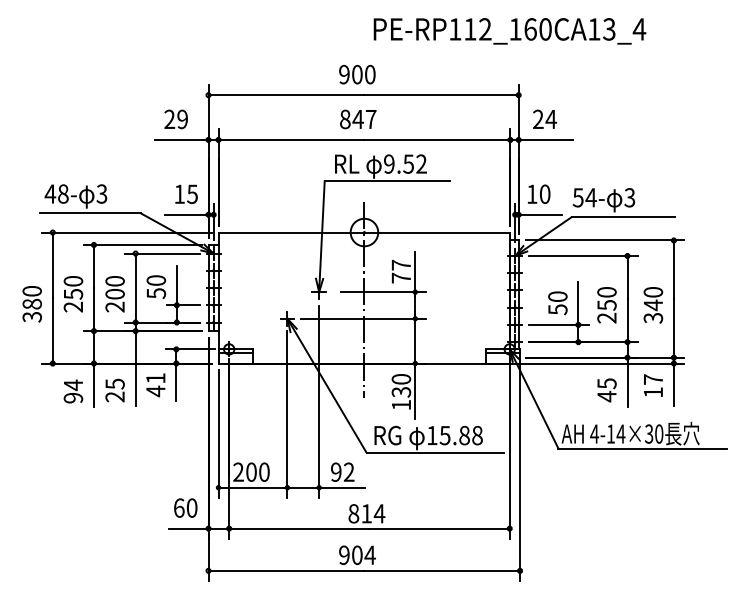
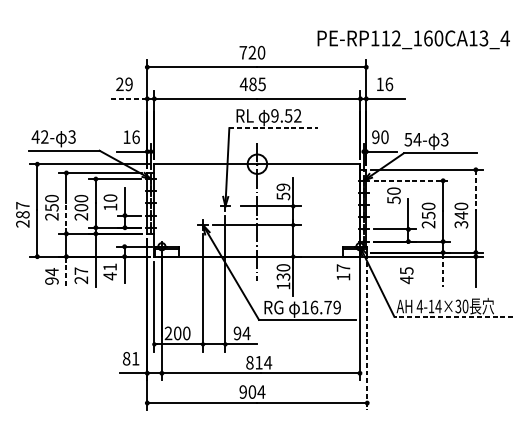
text: (509, 31) -> (413, 39), moved
text: (350, 74) -> (247, 52), 900 -> 720
text: (357, 119) -> (252, 84), 847 -> 485
text: (545, 119) -> (385, 84), 24 -> 16
line: (181, 139) -> (128, 98), solid -> dashed
line: (387, 181) -> (273, 128), solid -> dashed
text: (63, 193) -> (44, 136), 48- -> 42-
text: (192, 193) -> (136, 136), 15 -> 16
text: (531, 193) -> (375, 136), 10 -> 90
line: (583, 255) -> (412, 180), solid -> dashed
line: (673, 270) -> (475, 191), solid -> dashed
text: (401, 271) -> (283, 191), 77 -> 59
text: (156, 293) -> (110, 207), 50 -> 10
text: (557, 303) -> (393, 195), moved
text: (31, 304) -> (22, 215), 380 -> 287
line: (93, 308) -> (66, 217), solid -> dashed
text: (114, 383) -> (80, 270), 25 -> 27
line: (627, 383) -> (443, 270), solid -> dashed
text: (653, 385) -> (343, 272), moved
line: (93, 386) -> (66, 272), solid -> dashed
text: (606, 390) -> (406, 275), moved
text: (460, 435) -> (325, 307), 15.88 -> 16.79
line: (641, 448) -> (453, 316), solid -> dashed
line: (520, 470) -> (367, 332), solid -> dashed
text: (348, 471) -> (246, 332), 92 -> 94
text: (185, 507) -> (131, 358), 60 -> 81

